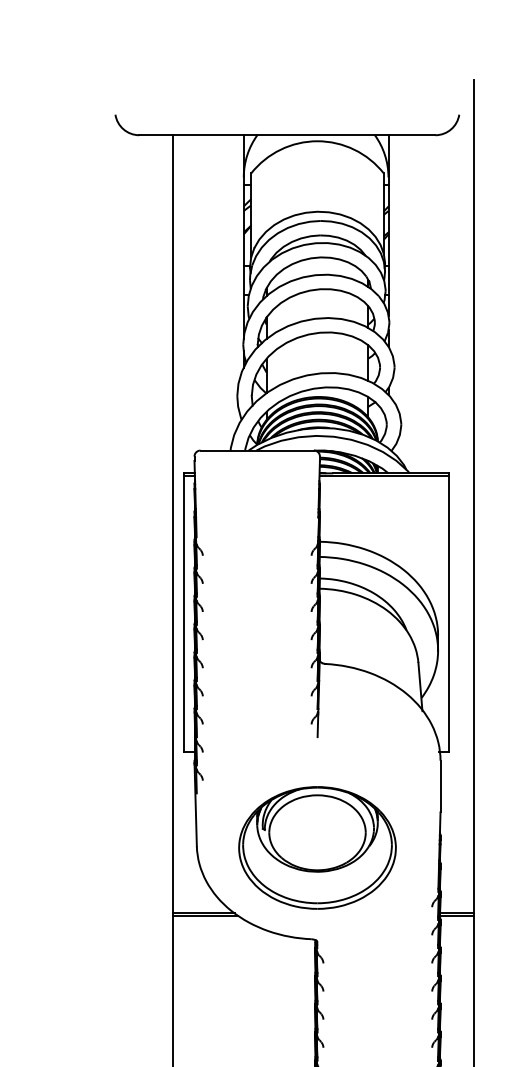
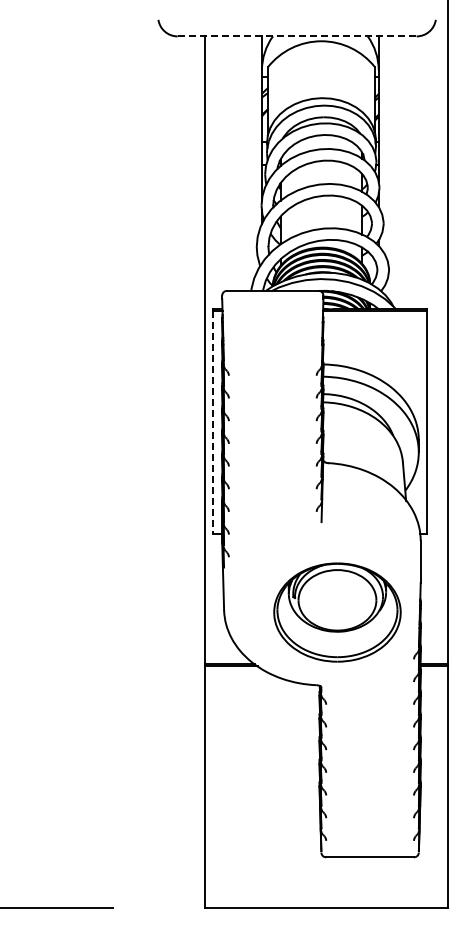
line: (287, 135) -> (297, 36), solid -> dashed
line: (183, 613) -> (213, 422), solid -> dashed
part: (317, 847) -> (337, 612), moved

